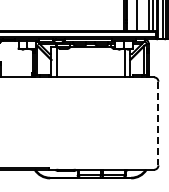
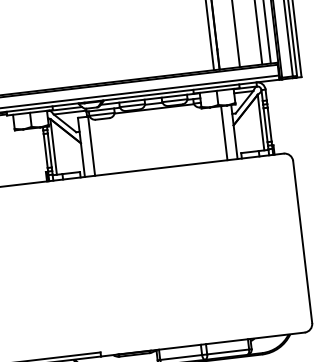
line: (158, 123) -> (302, 241), dashed -> solid

